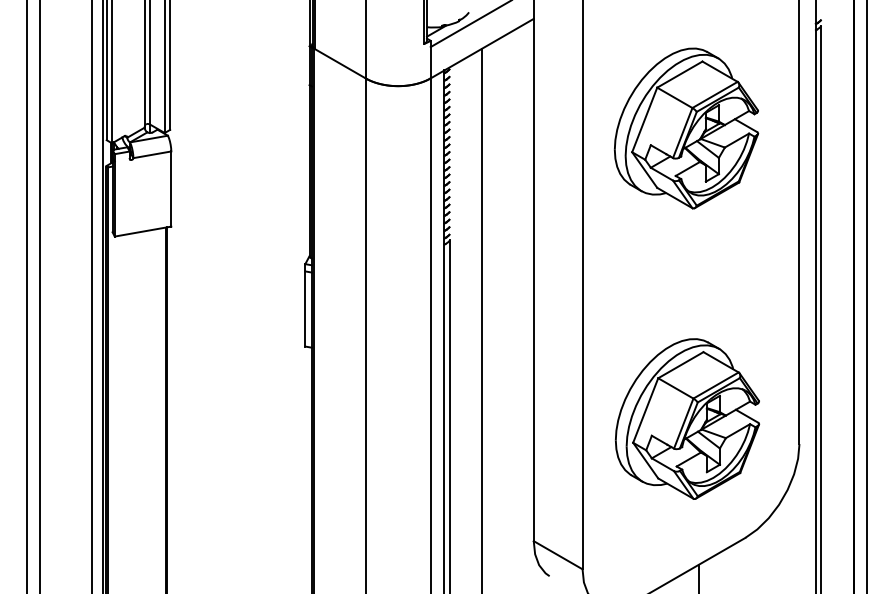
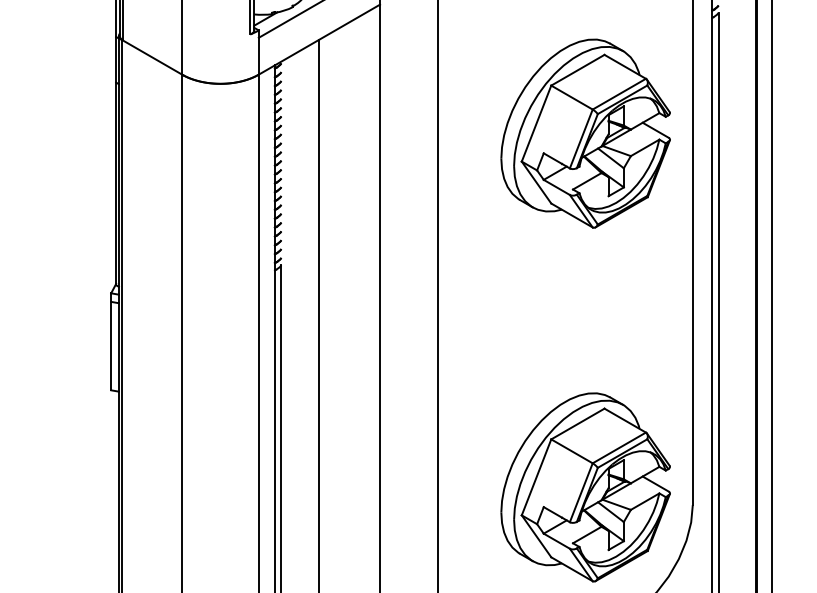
part: (686, 128) -> (585, 133), moved
part: (687, 418) -> (585, 486), moved

